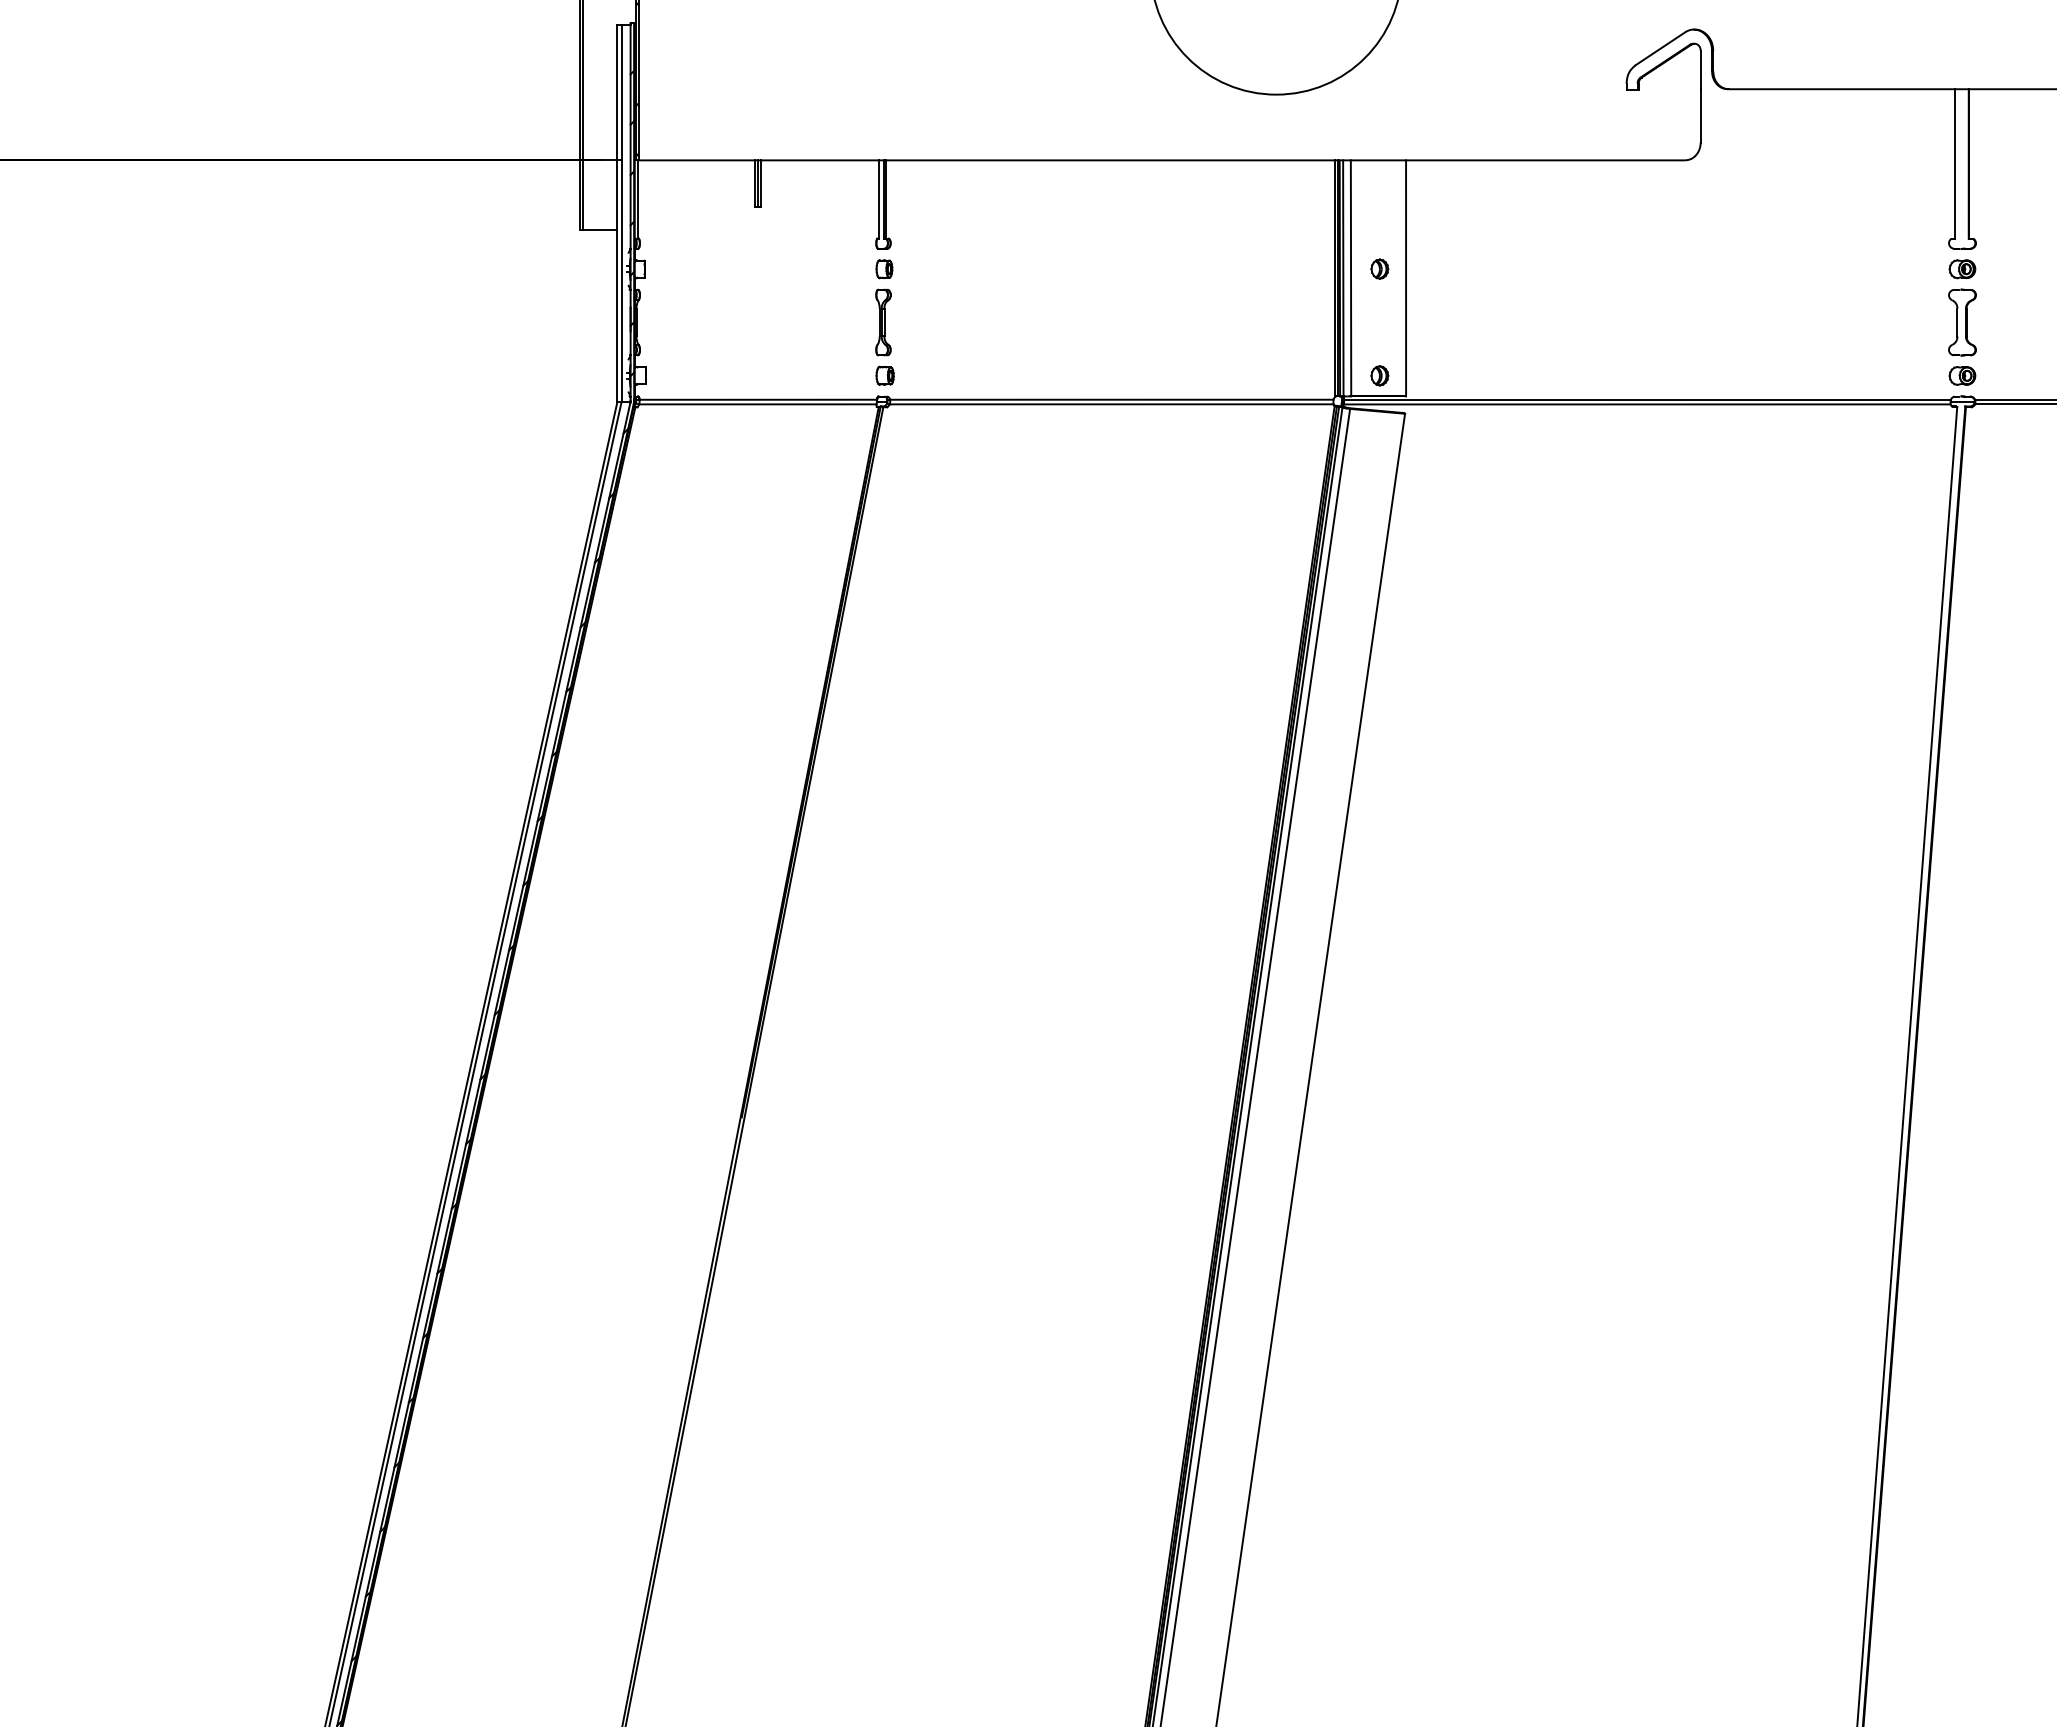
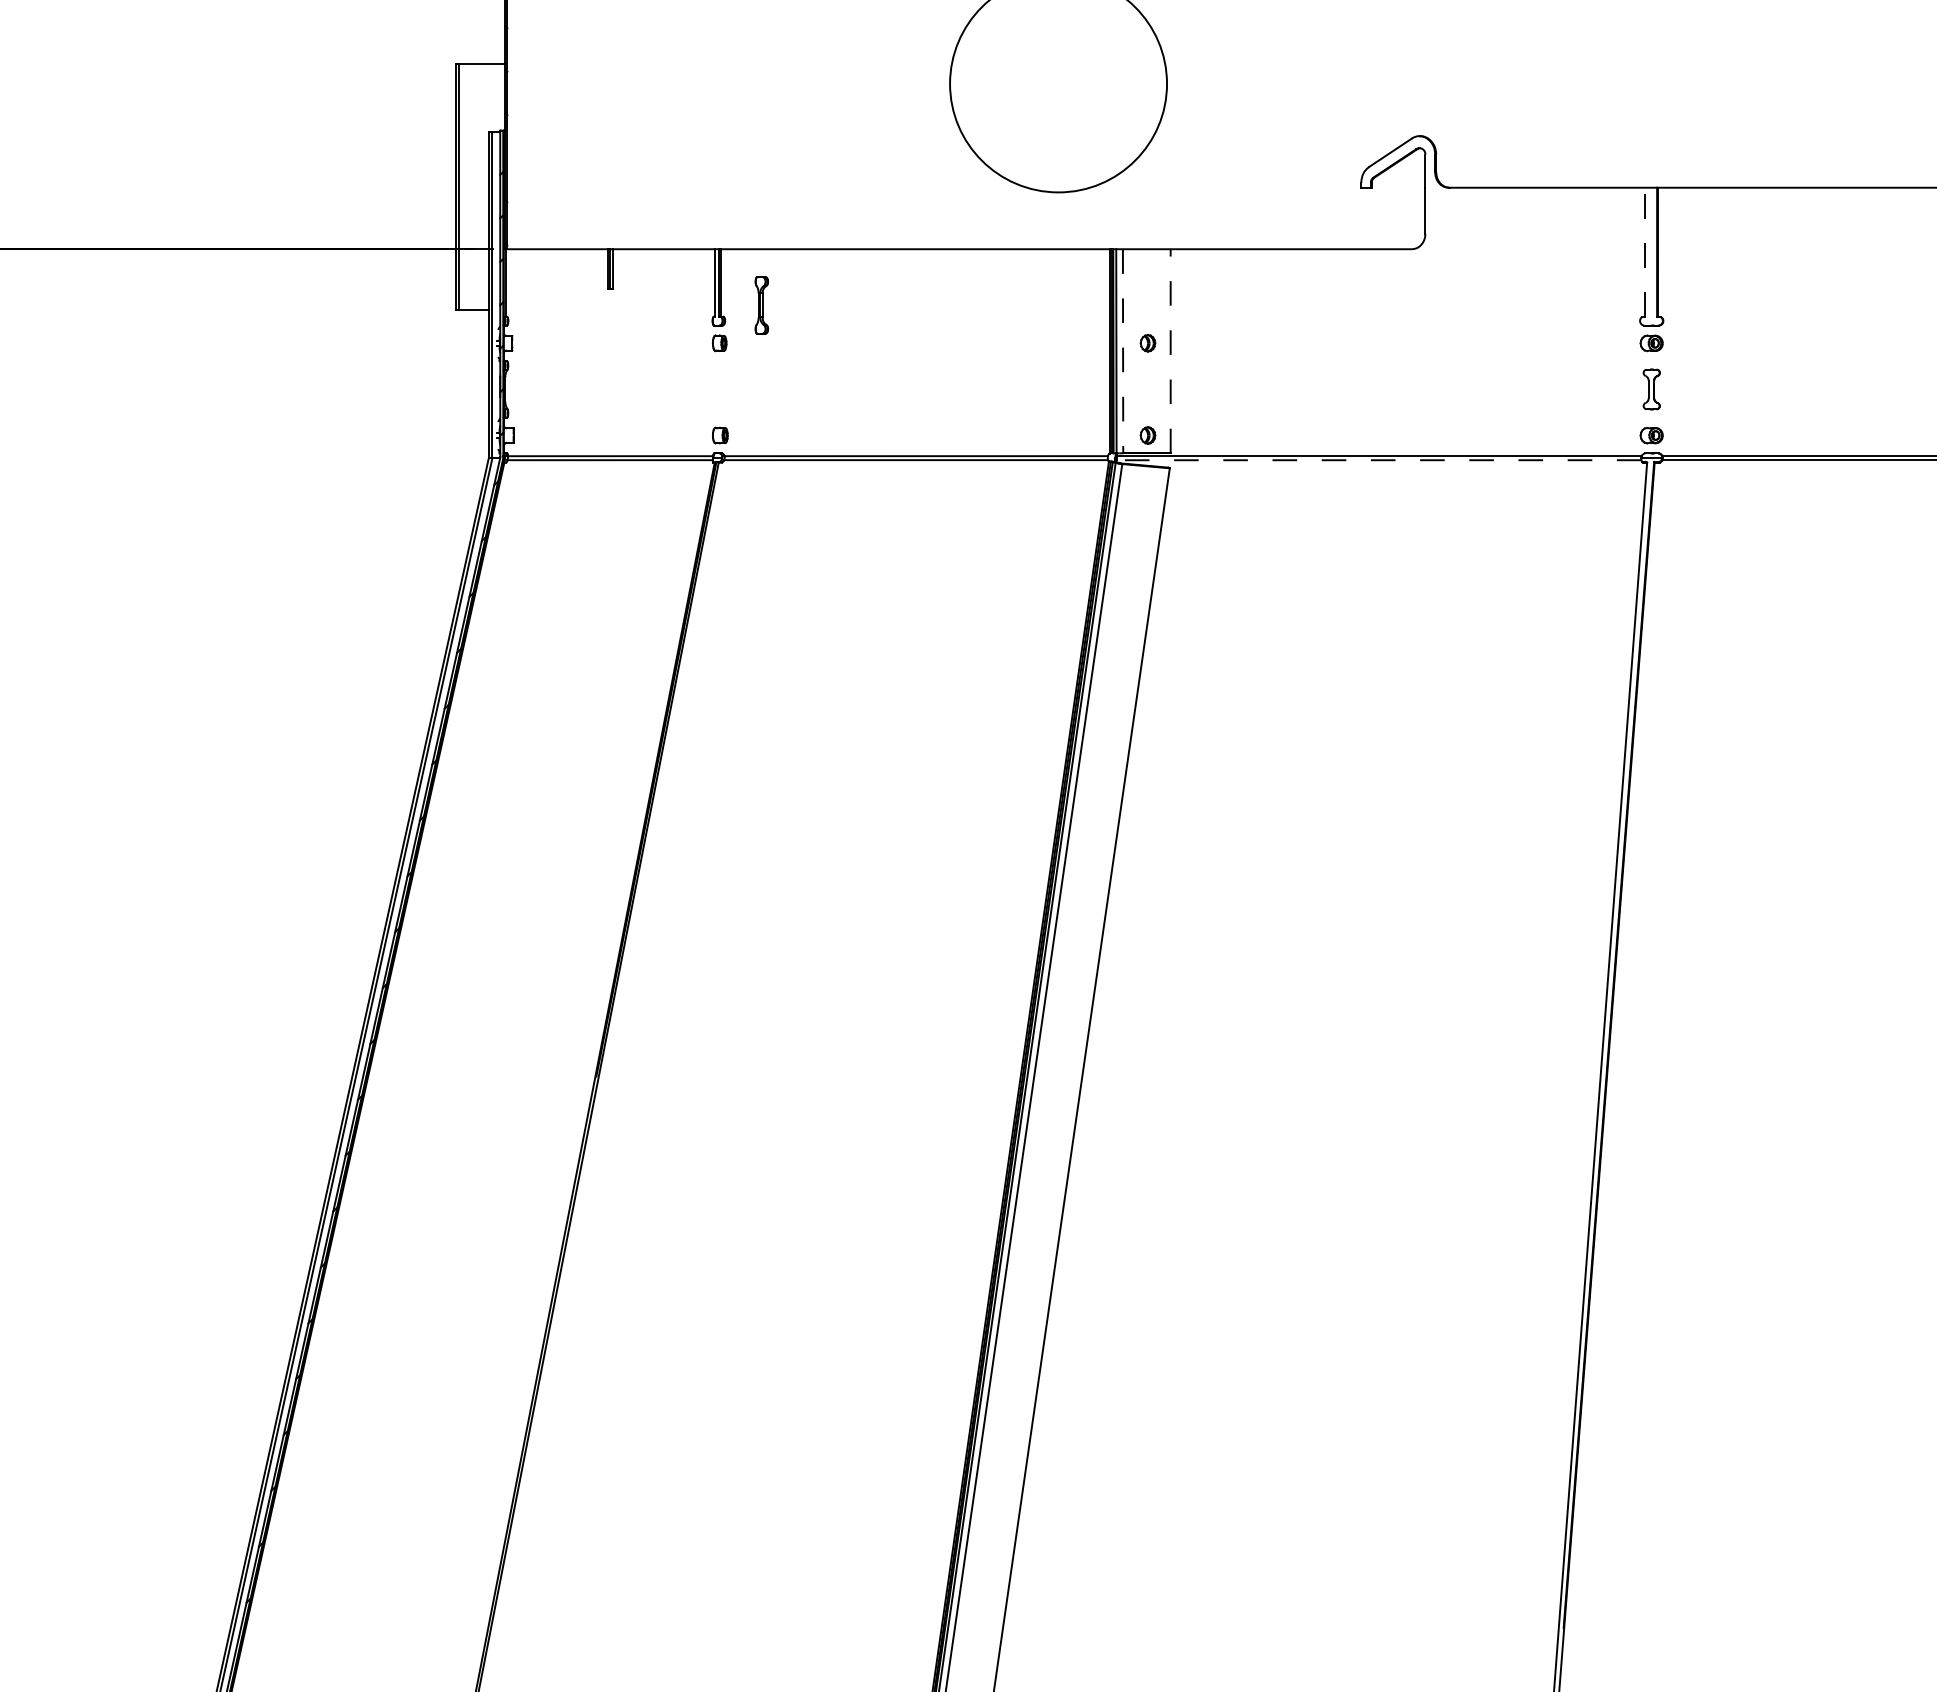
line: (1955, 164) -> (1645, 252), solid -> dashed
line: (1405, 277) -> (1170, 350), solid -> dashed
line: (1351, 278) -> (1123, 351), solid -> dashed
part: (883, 322) -> (761, 305), moved
part: (1962, 322) -> (1651, 389), size x0.7
line: (1646, 404) -> (1378, 460), solid -> dashed

